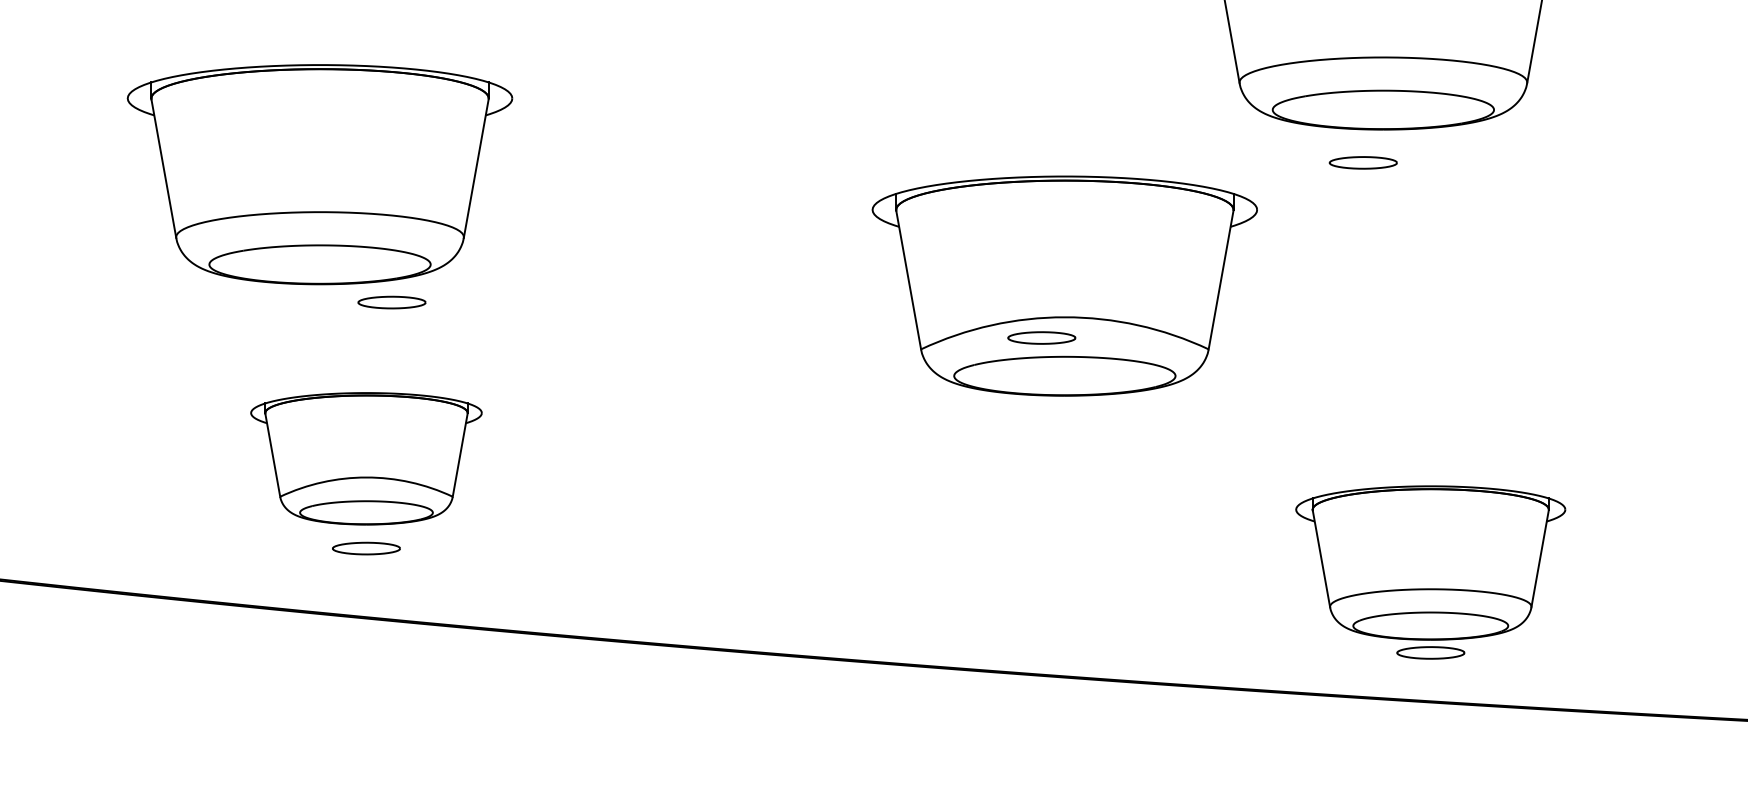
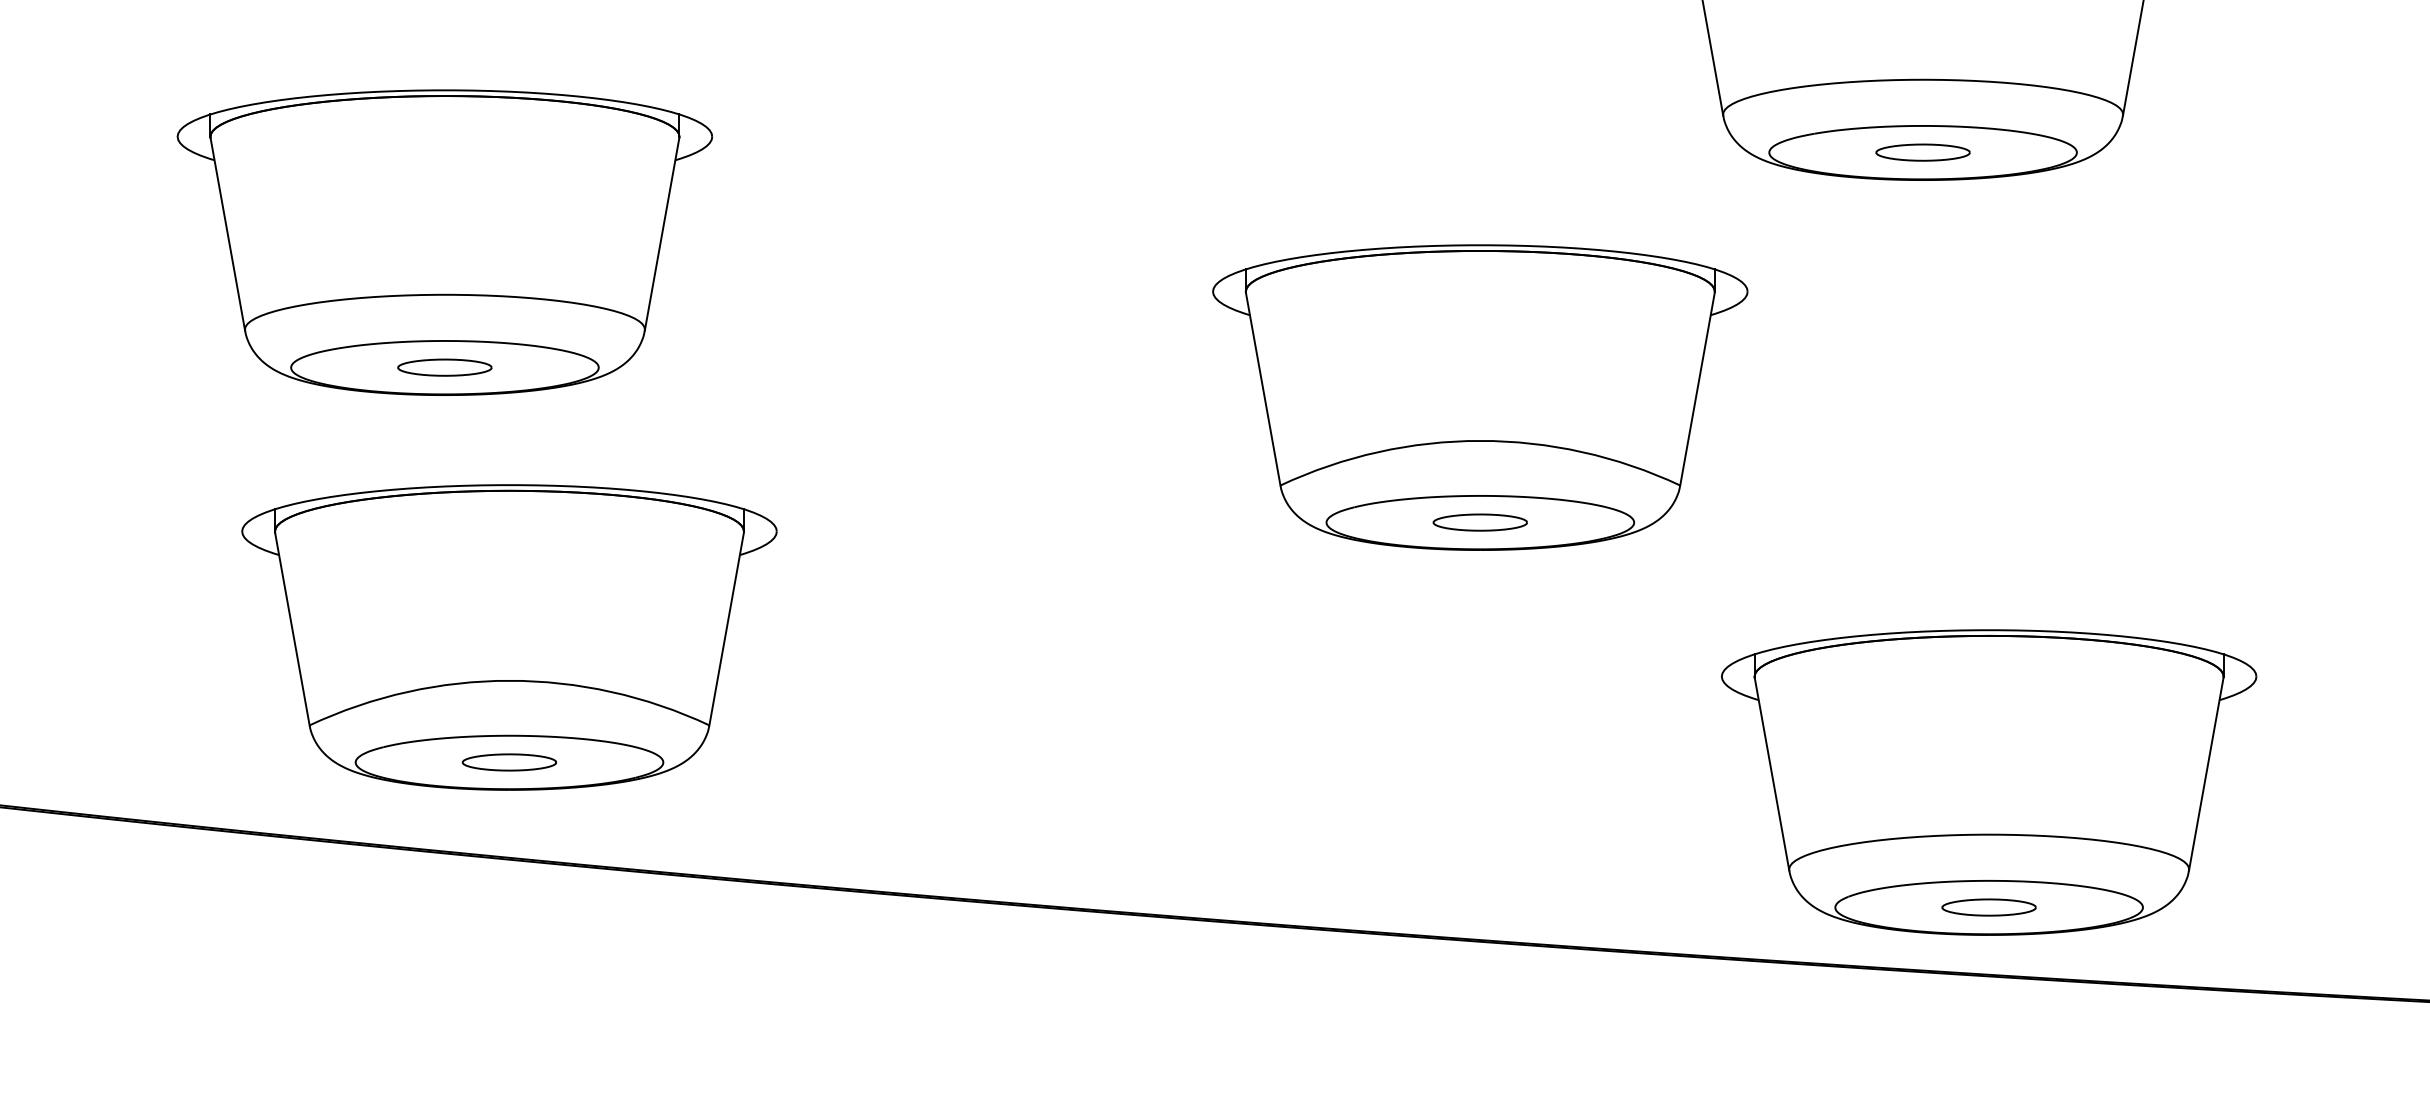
part: (1362, 162) -> (1921, 152), moved
part: (391, 302) -> (444, 367), moved
part: (1041, 337) -> (1479, 521), moved
part: (366, 458) -> (509, 637), size x1.67
part: (1430, 562) -> (1988, 781), size x1.43

